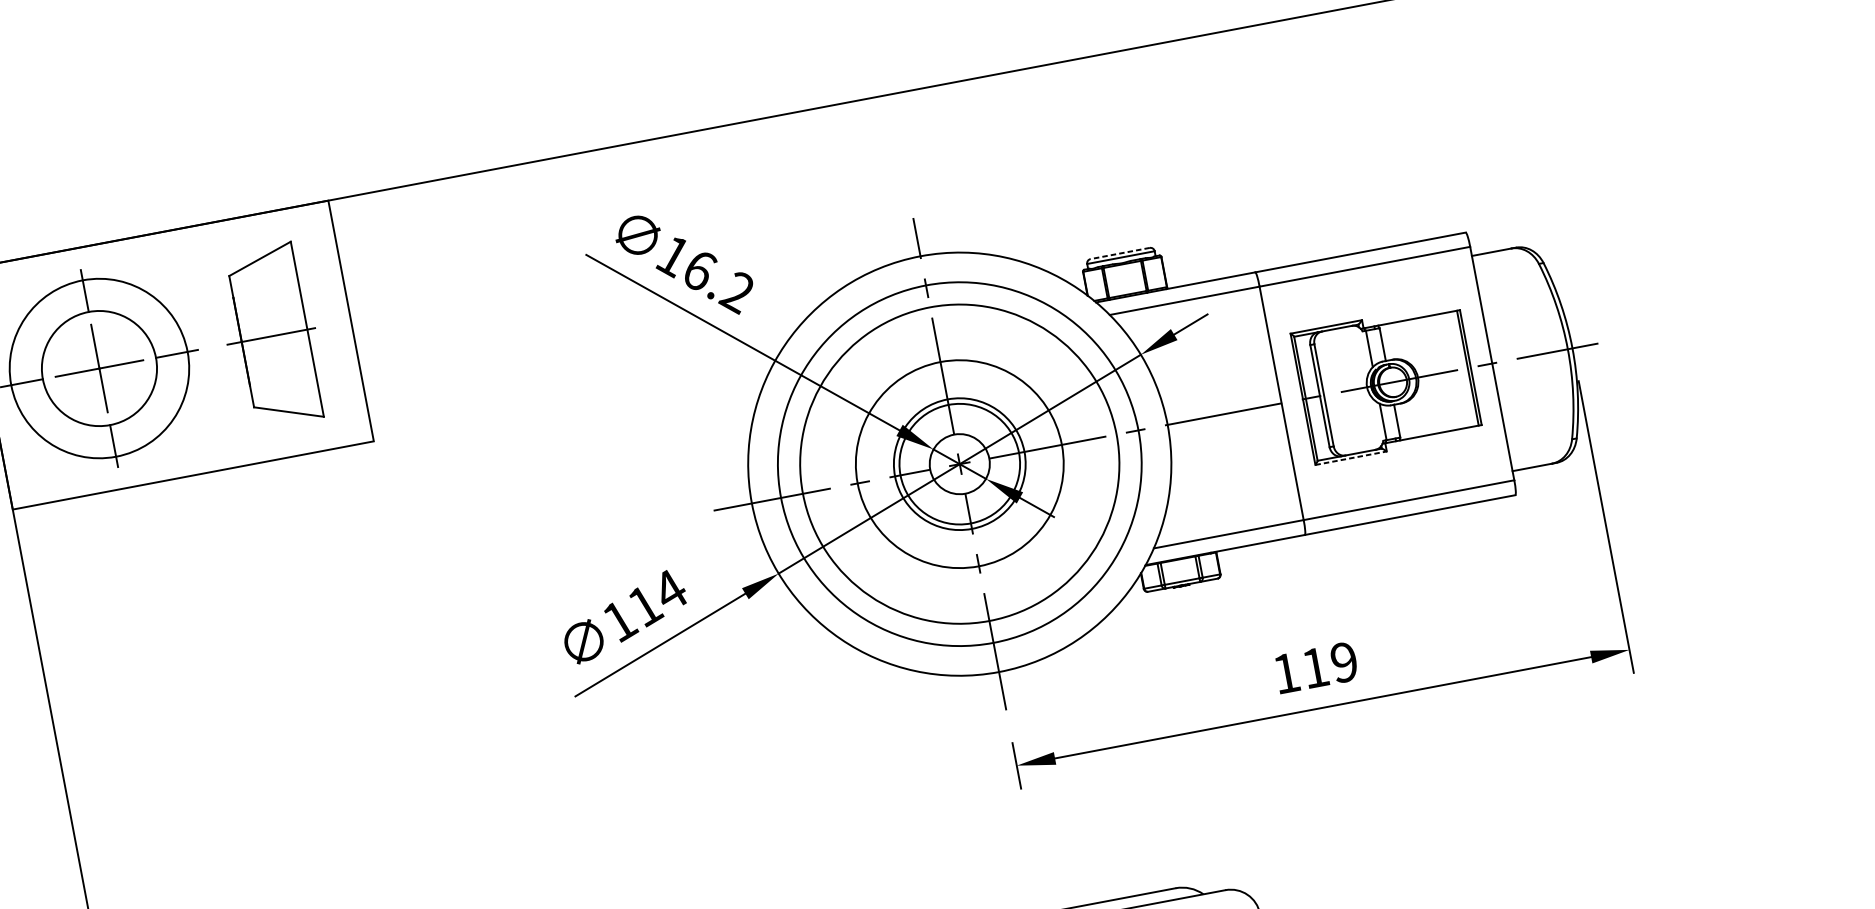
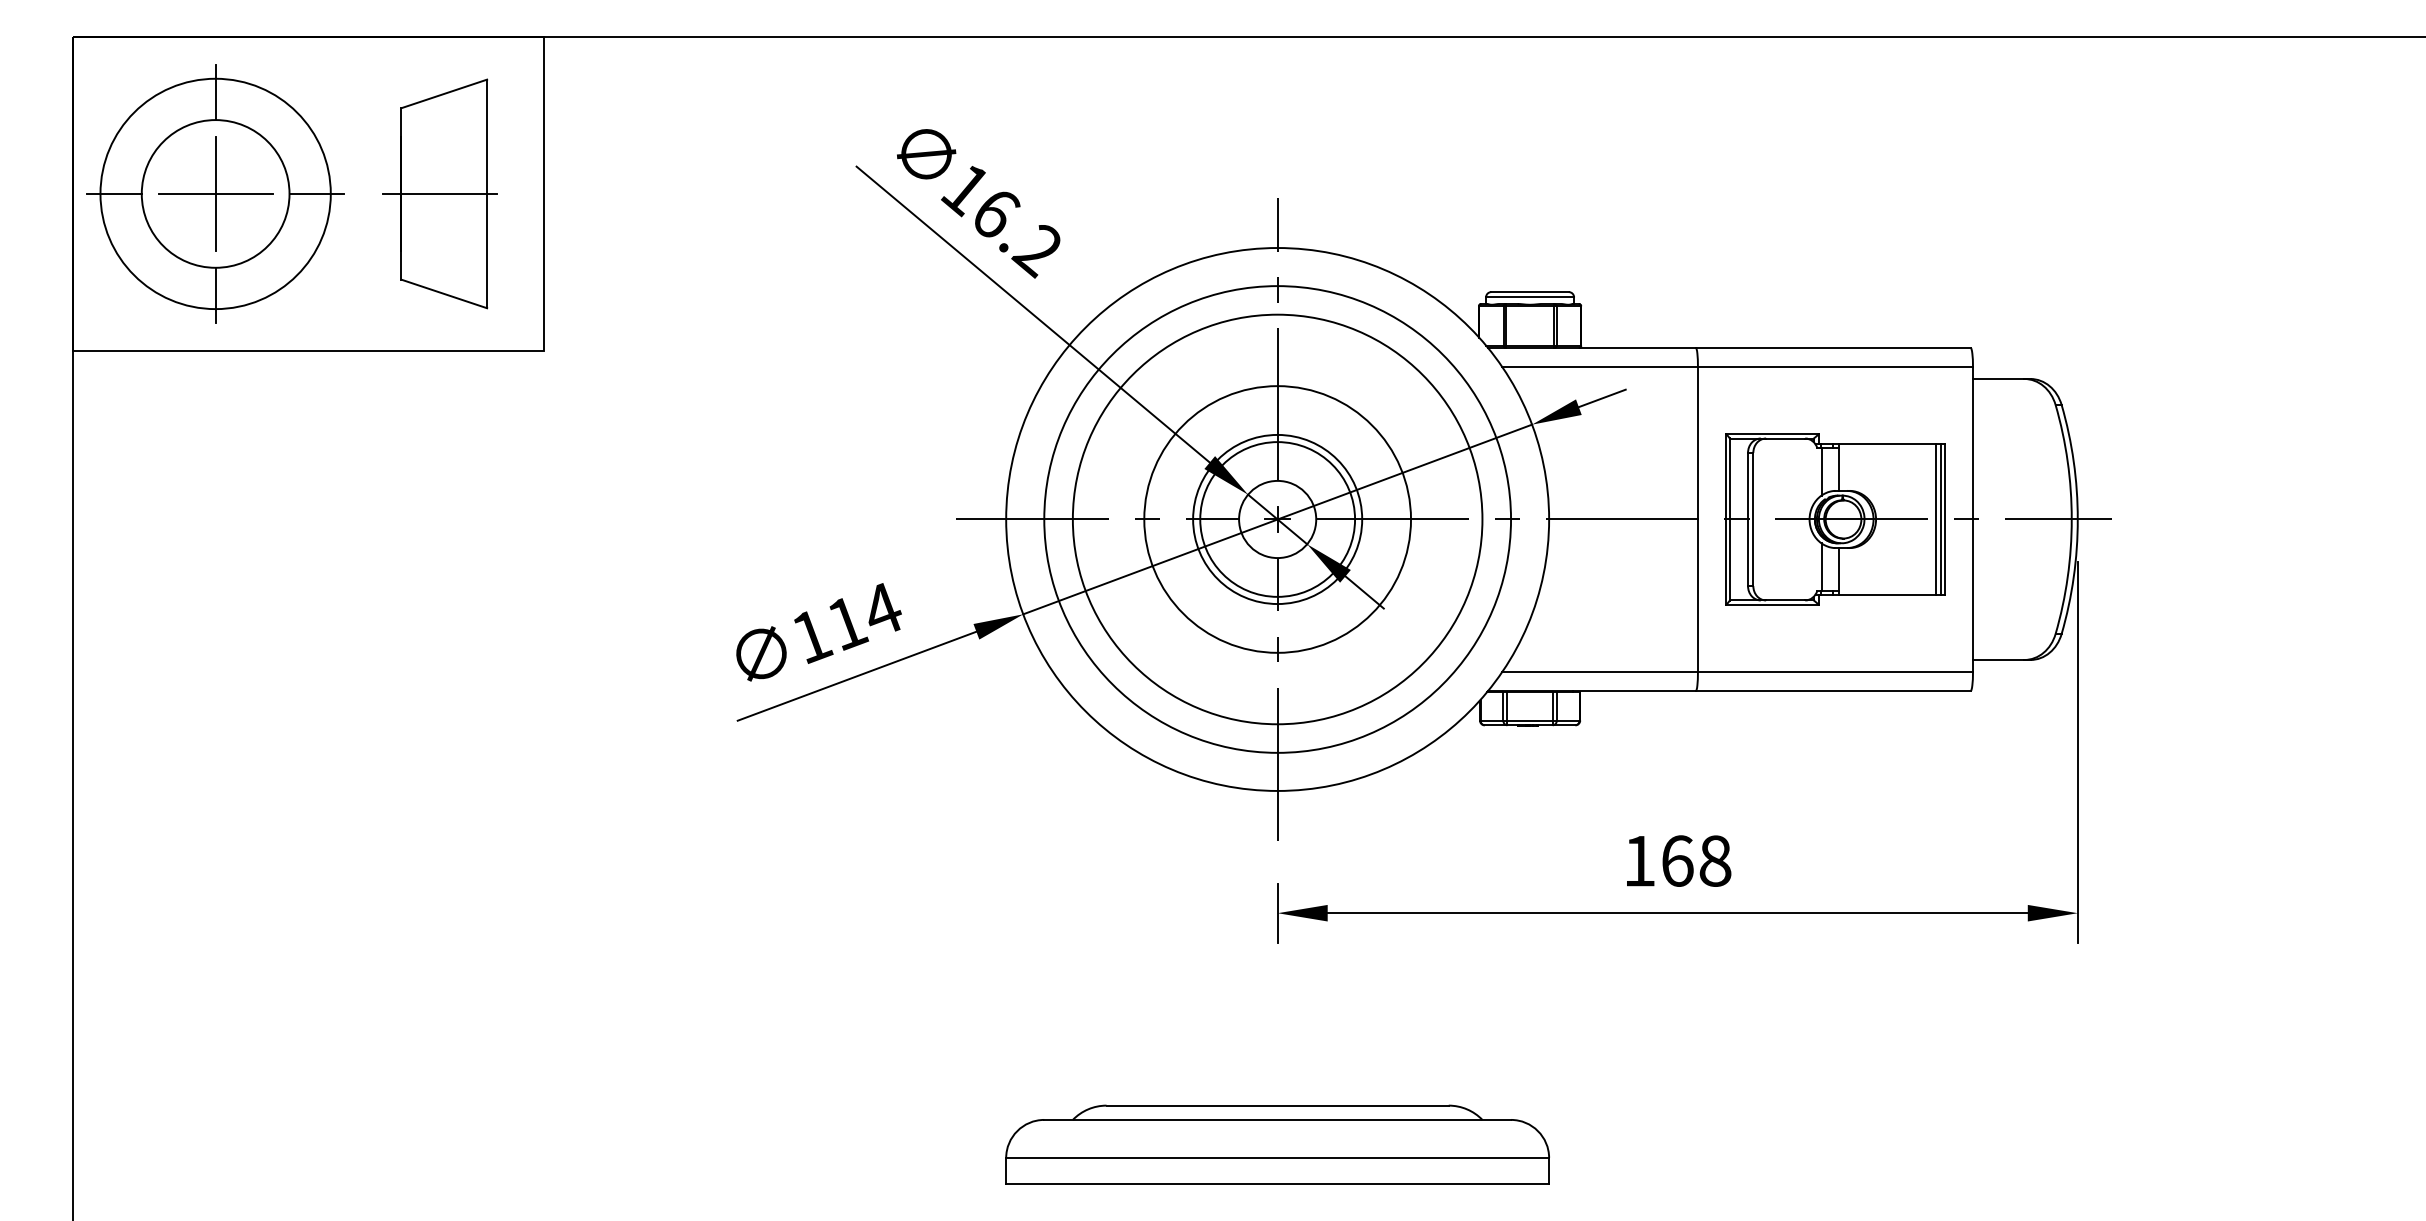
line: (1120, 253) -> (1530, 292), dashed -> solid
line: (1464, 368) -> (1936, 519), added
line: (1351, 458) -> (1772, 605), dashed -> solid
text: (1329, 664) -> (1696, 860), 119 -> 168

